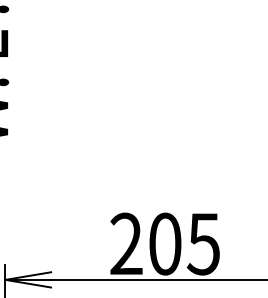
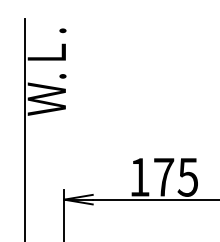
text: (145, 242) -> (151, 176), 205 -> 175

